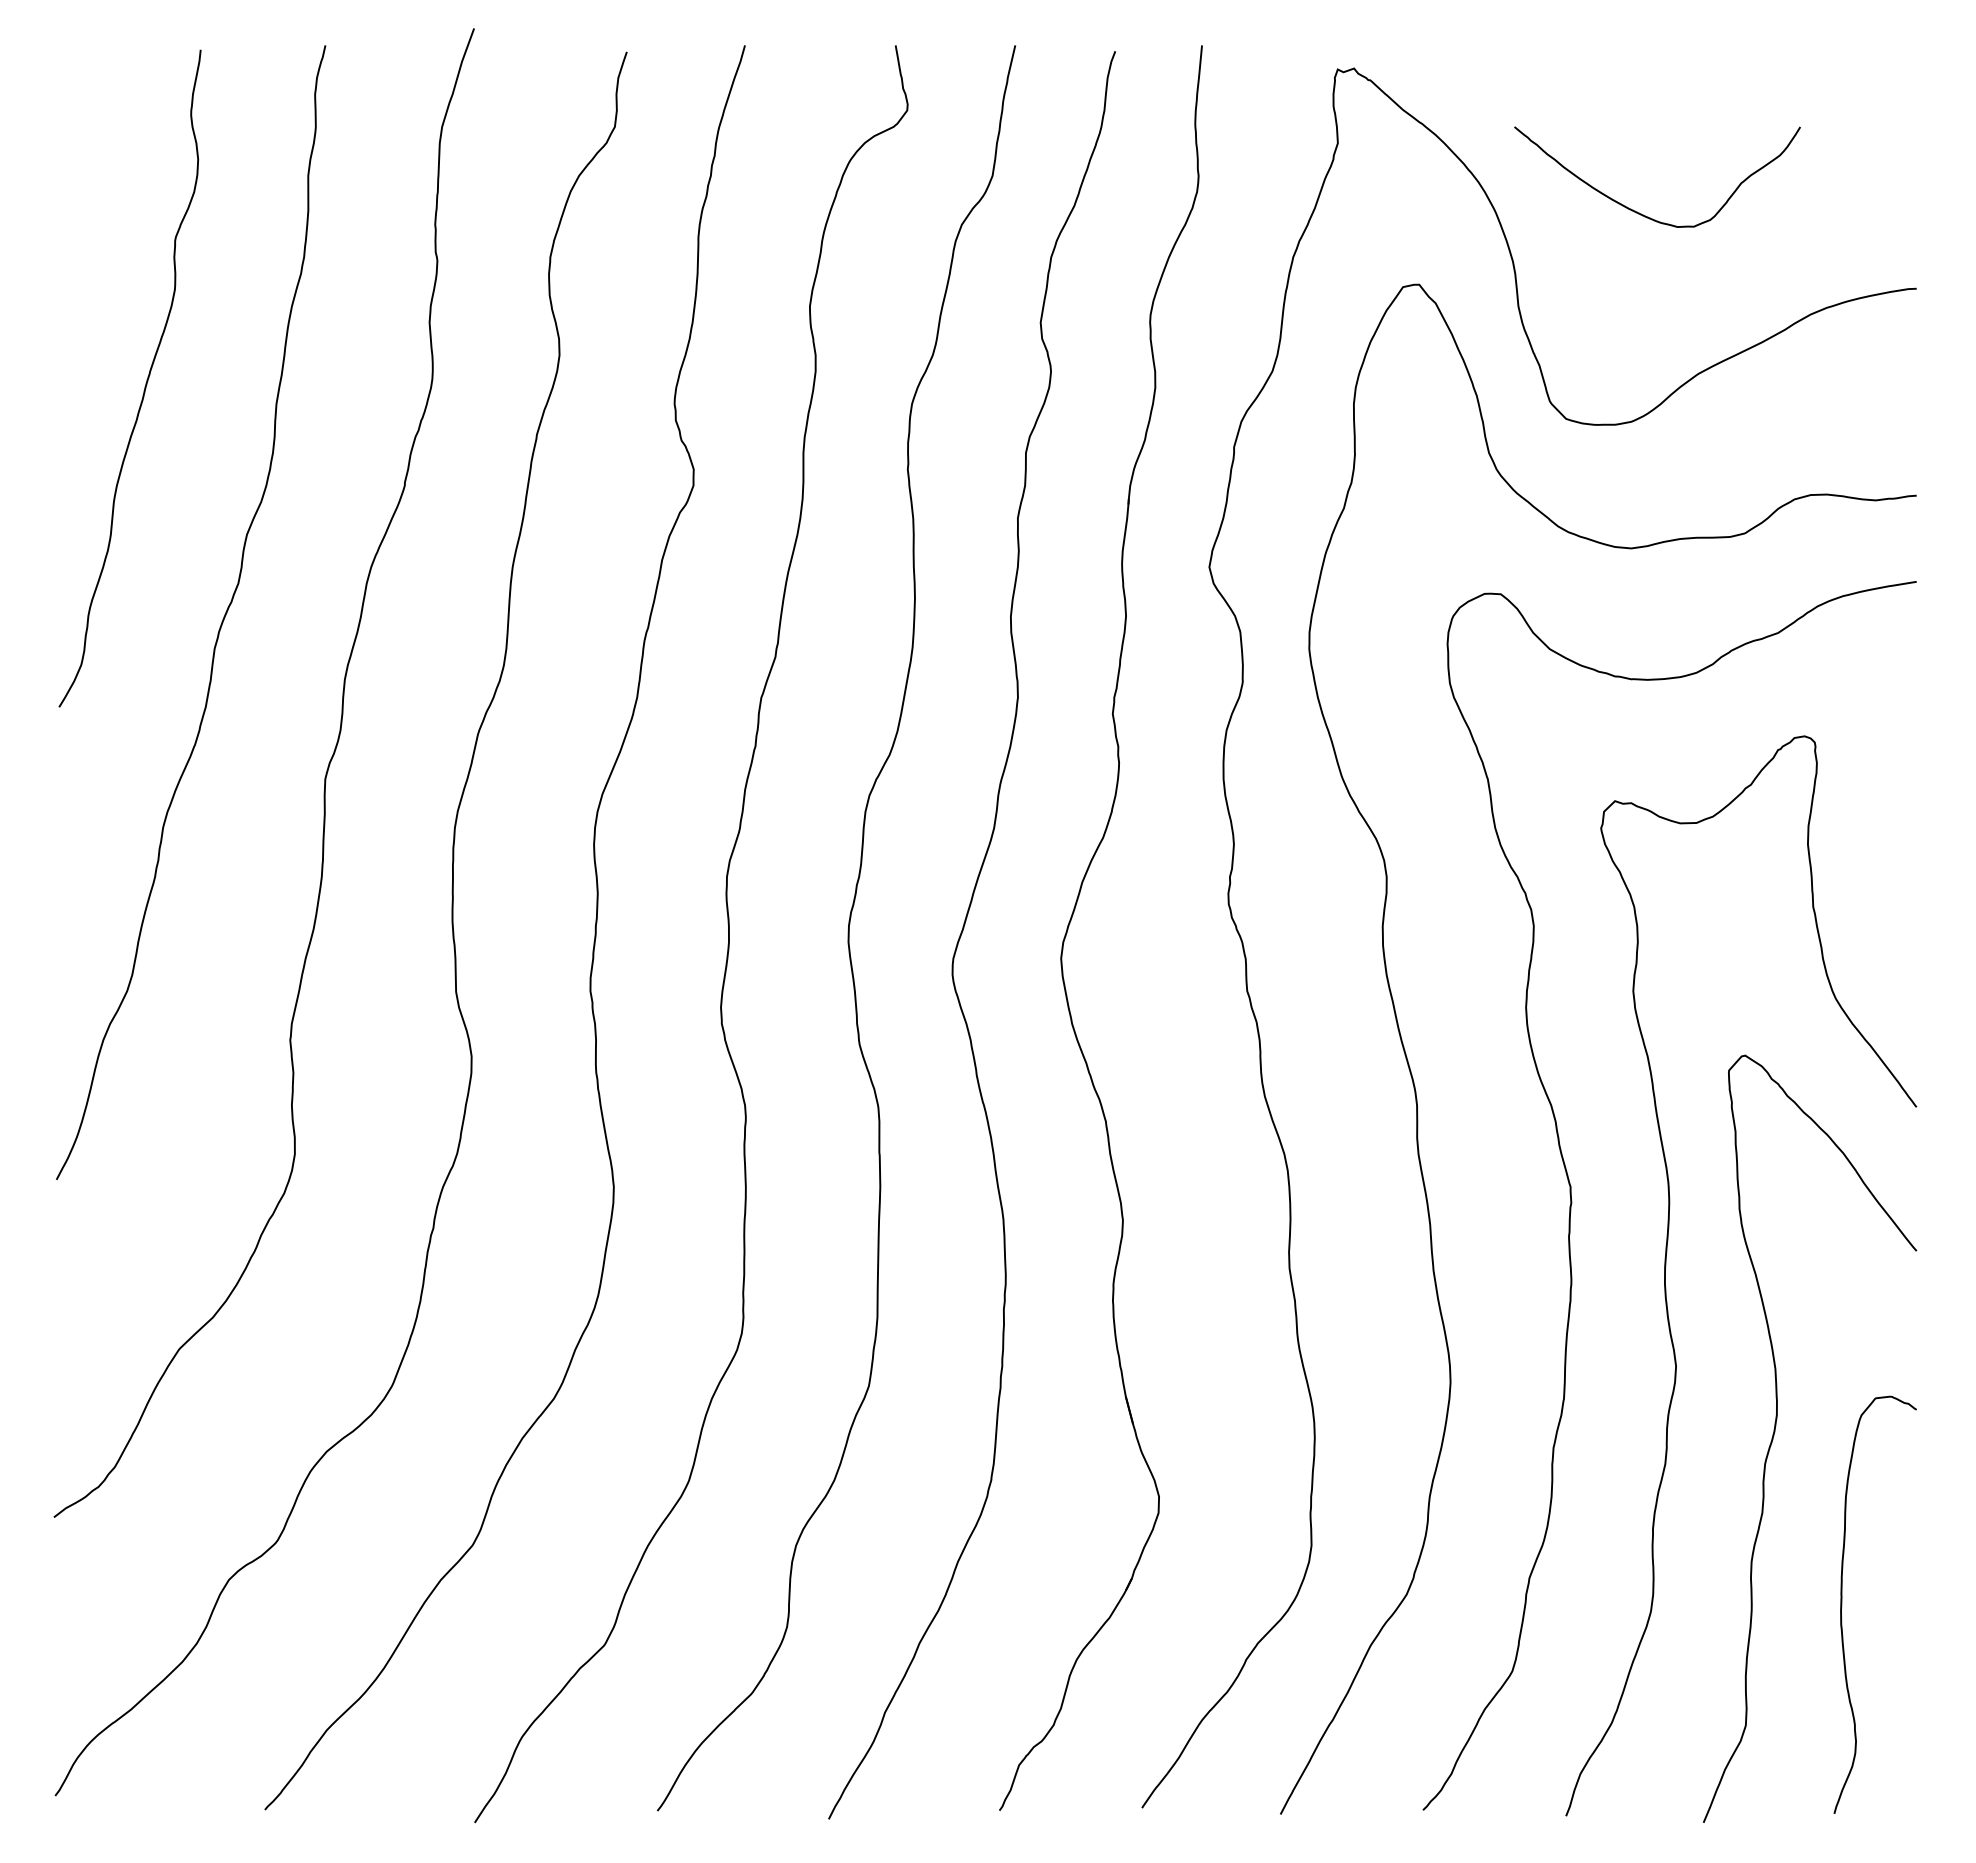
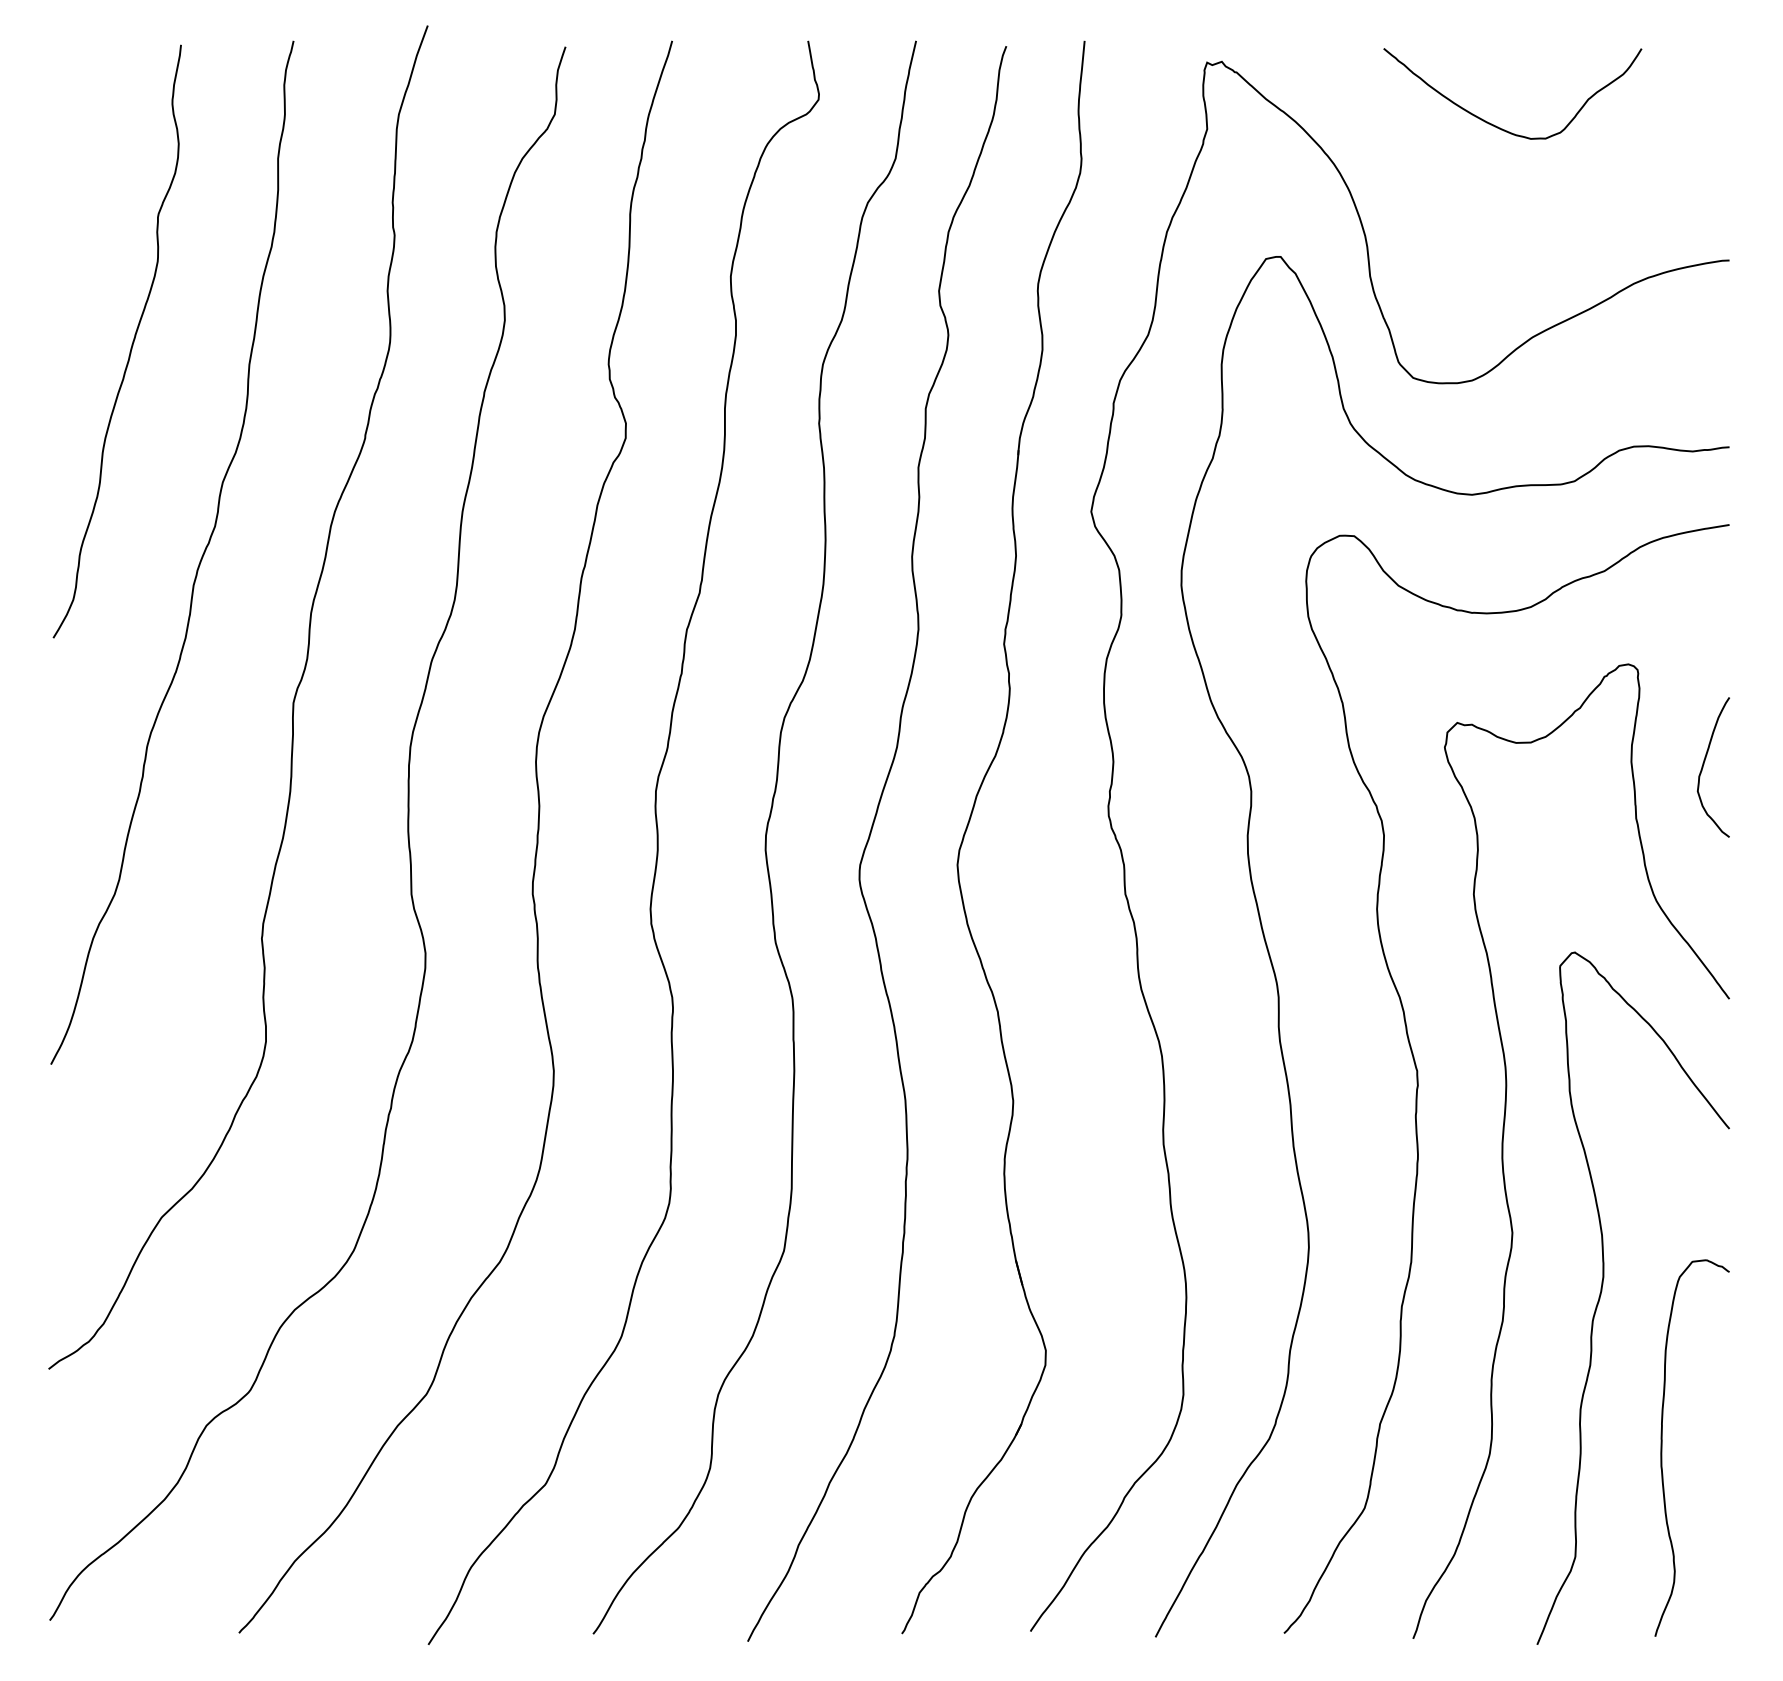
curve: (1639, 212) -> (1496, 125), moved
curve: (1888, 848) -> (1704, 765), added

